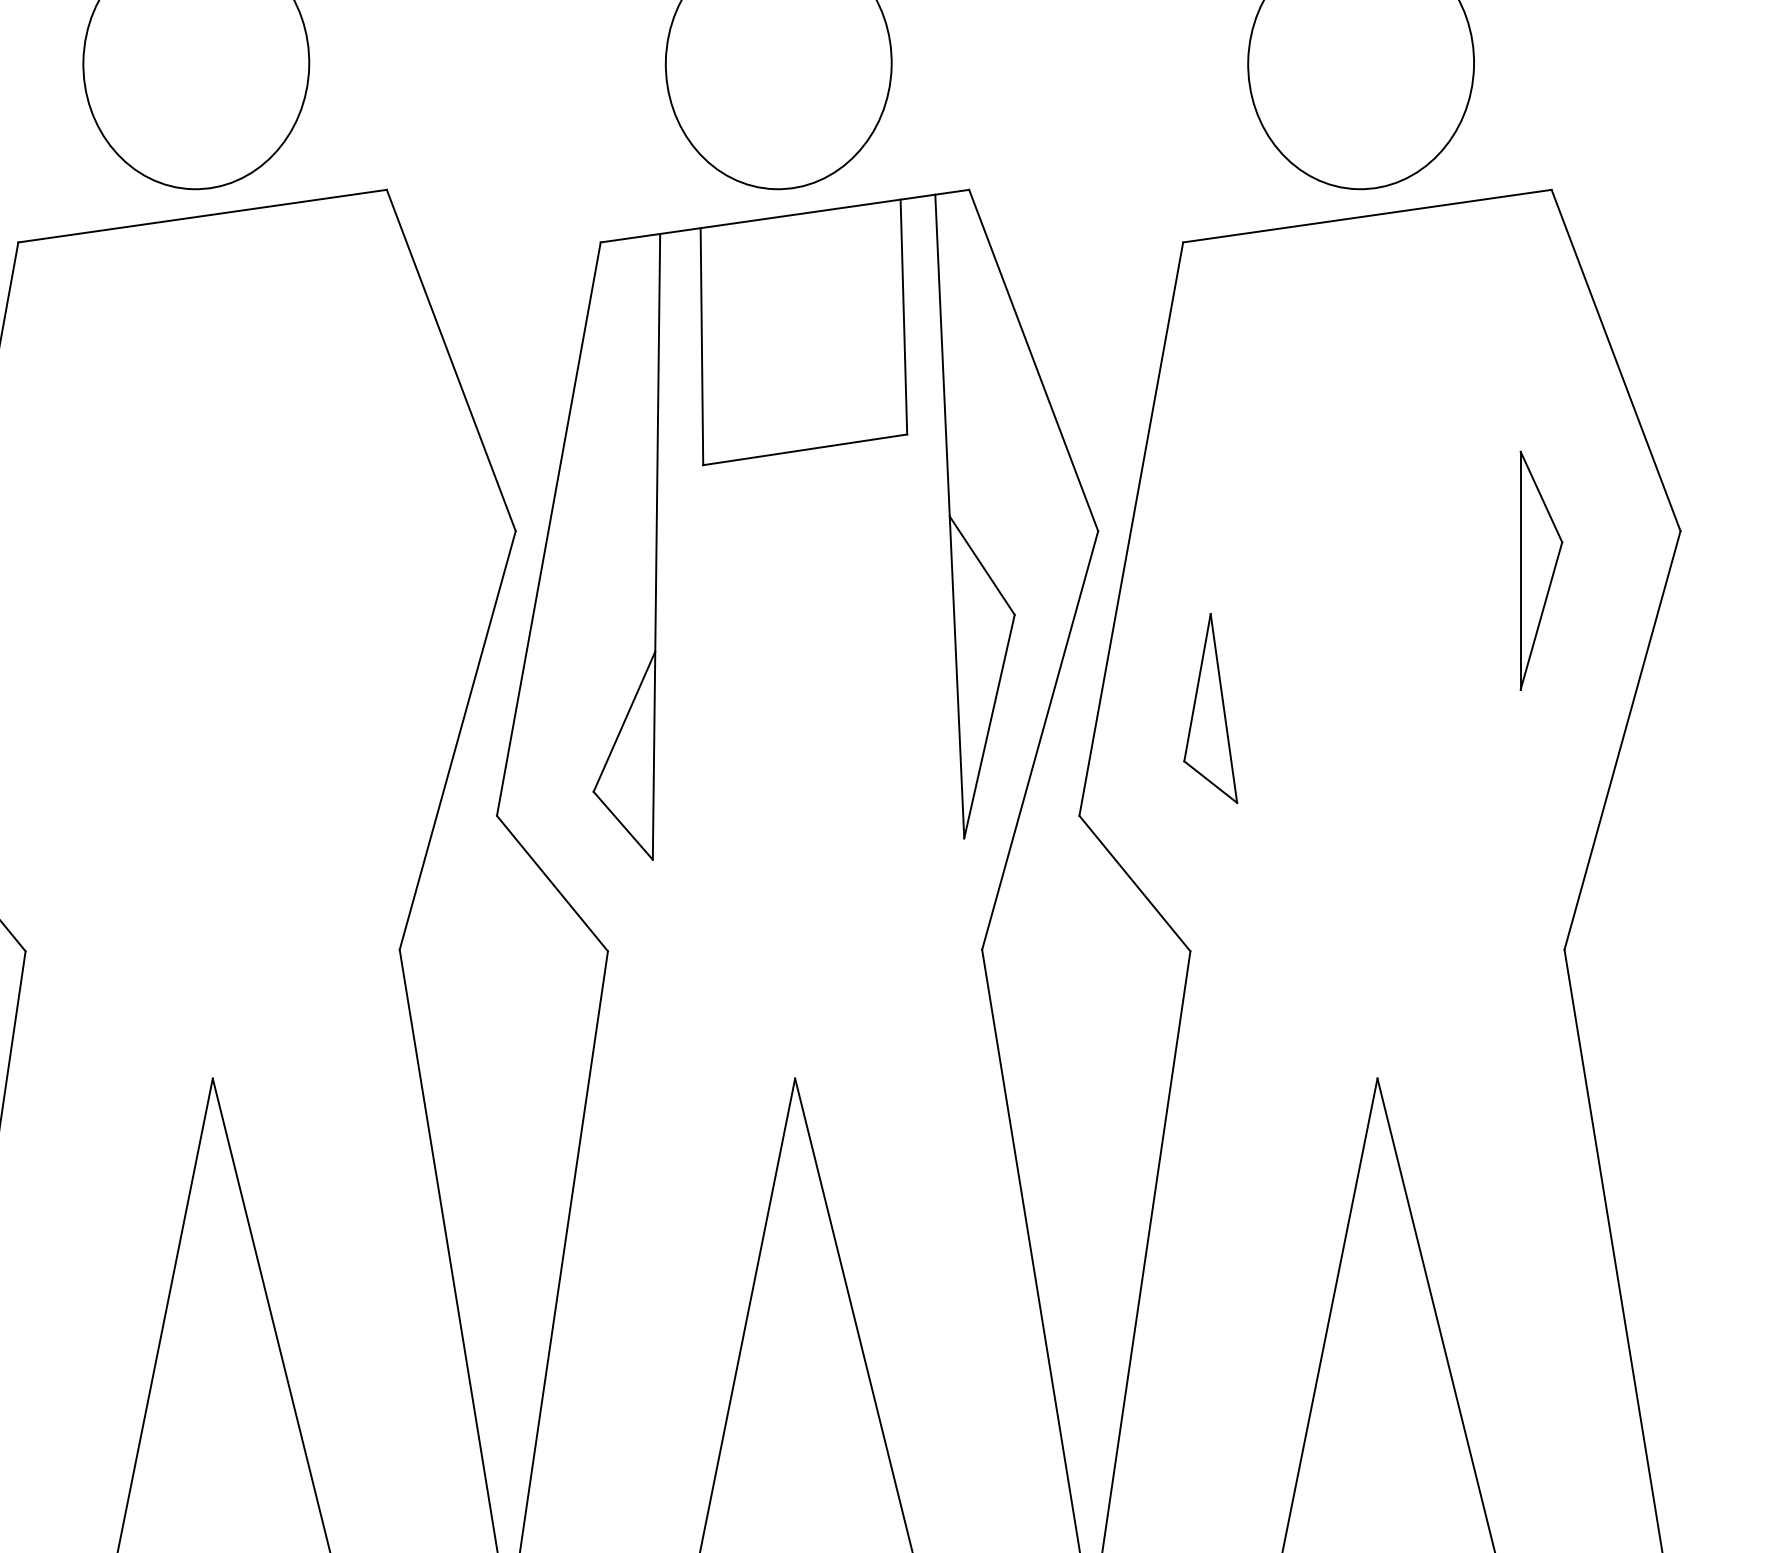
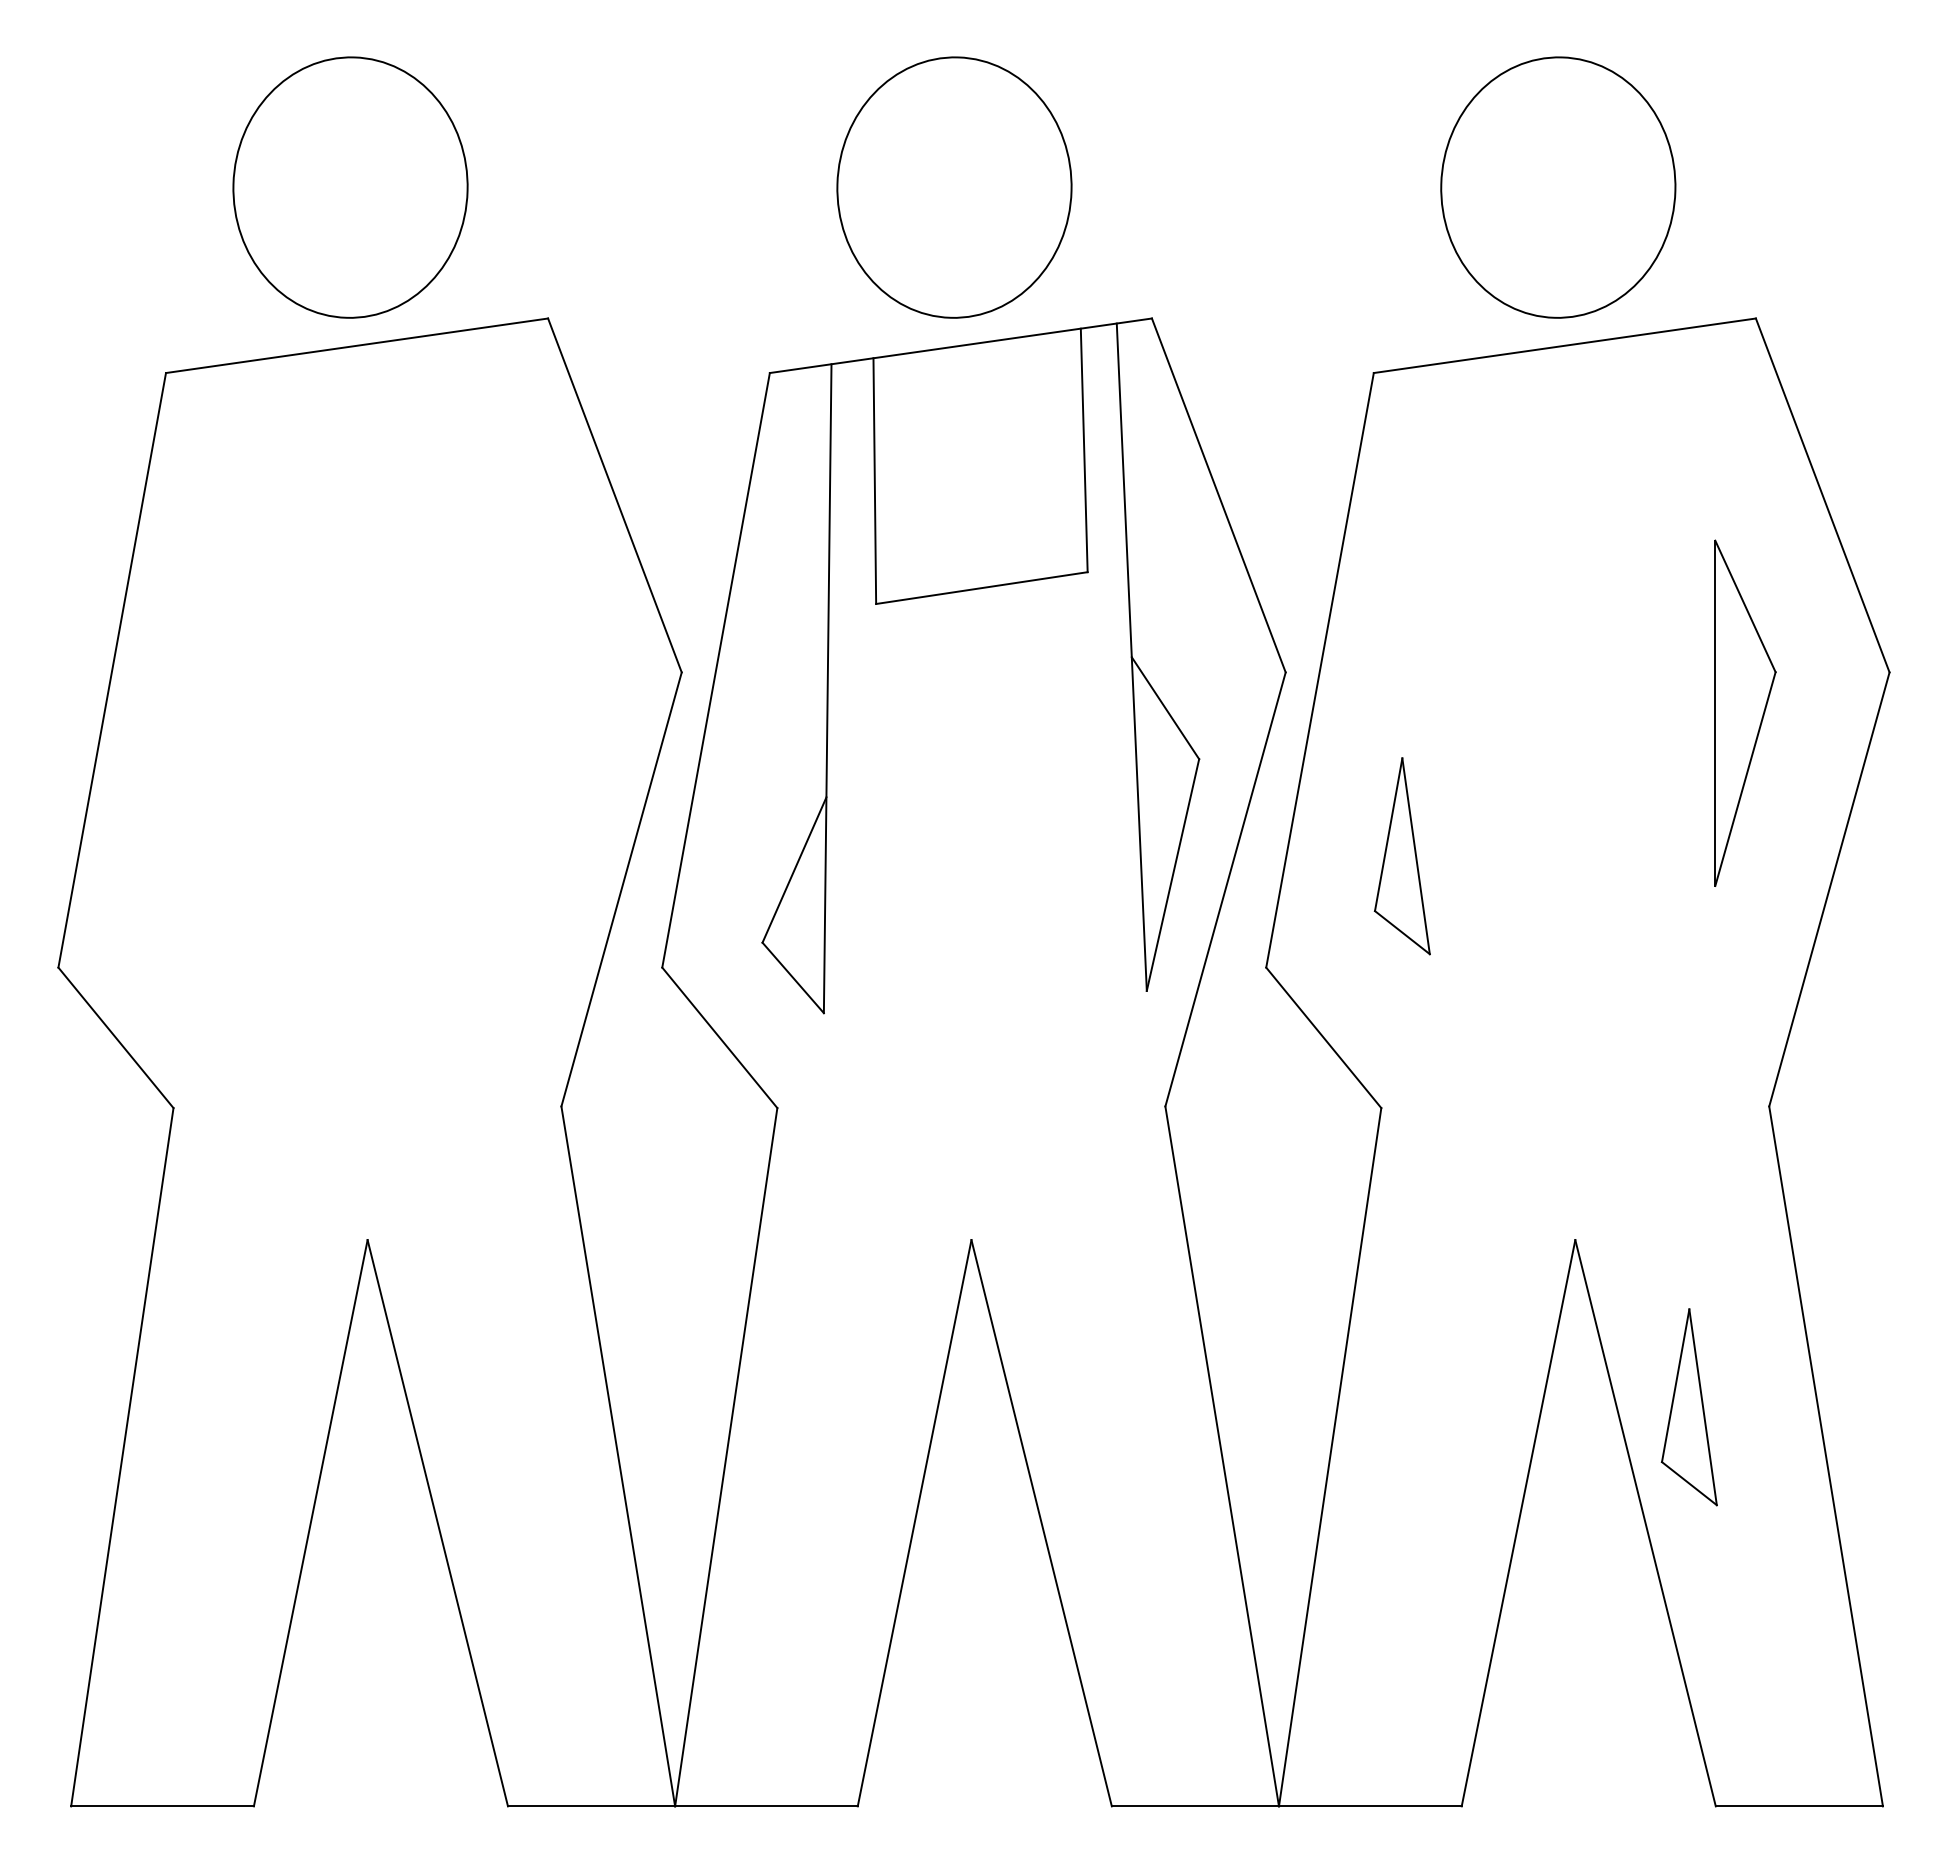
part: (1540, 570) -> (1744, 713), size x1.4
part: (1486, 1240) -> (1688, 1407), added

